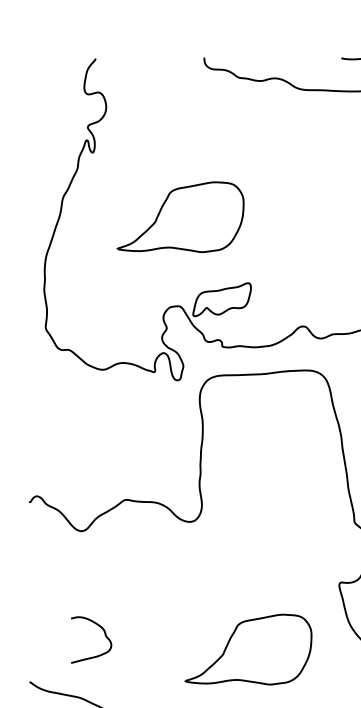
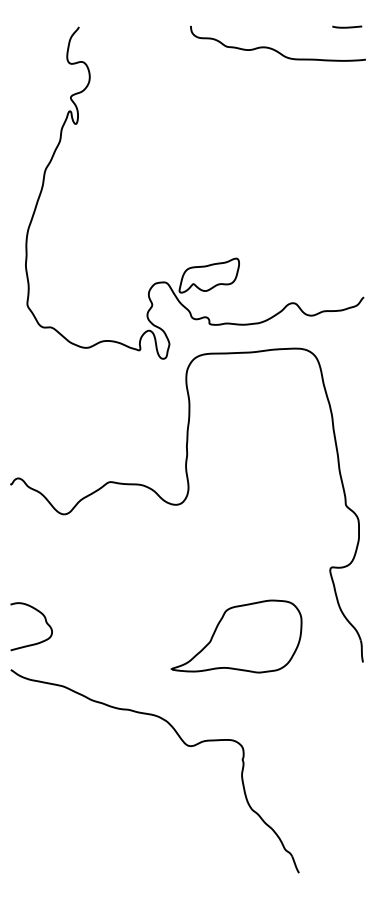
part: (180, 217) -> (166, 190), removed
curve: (104, 635) -> (45, 622), moved

